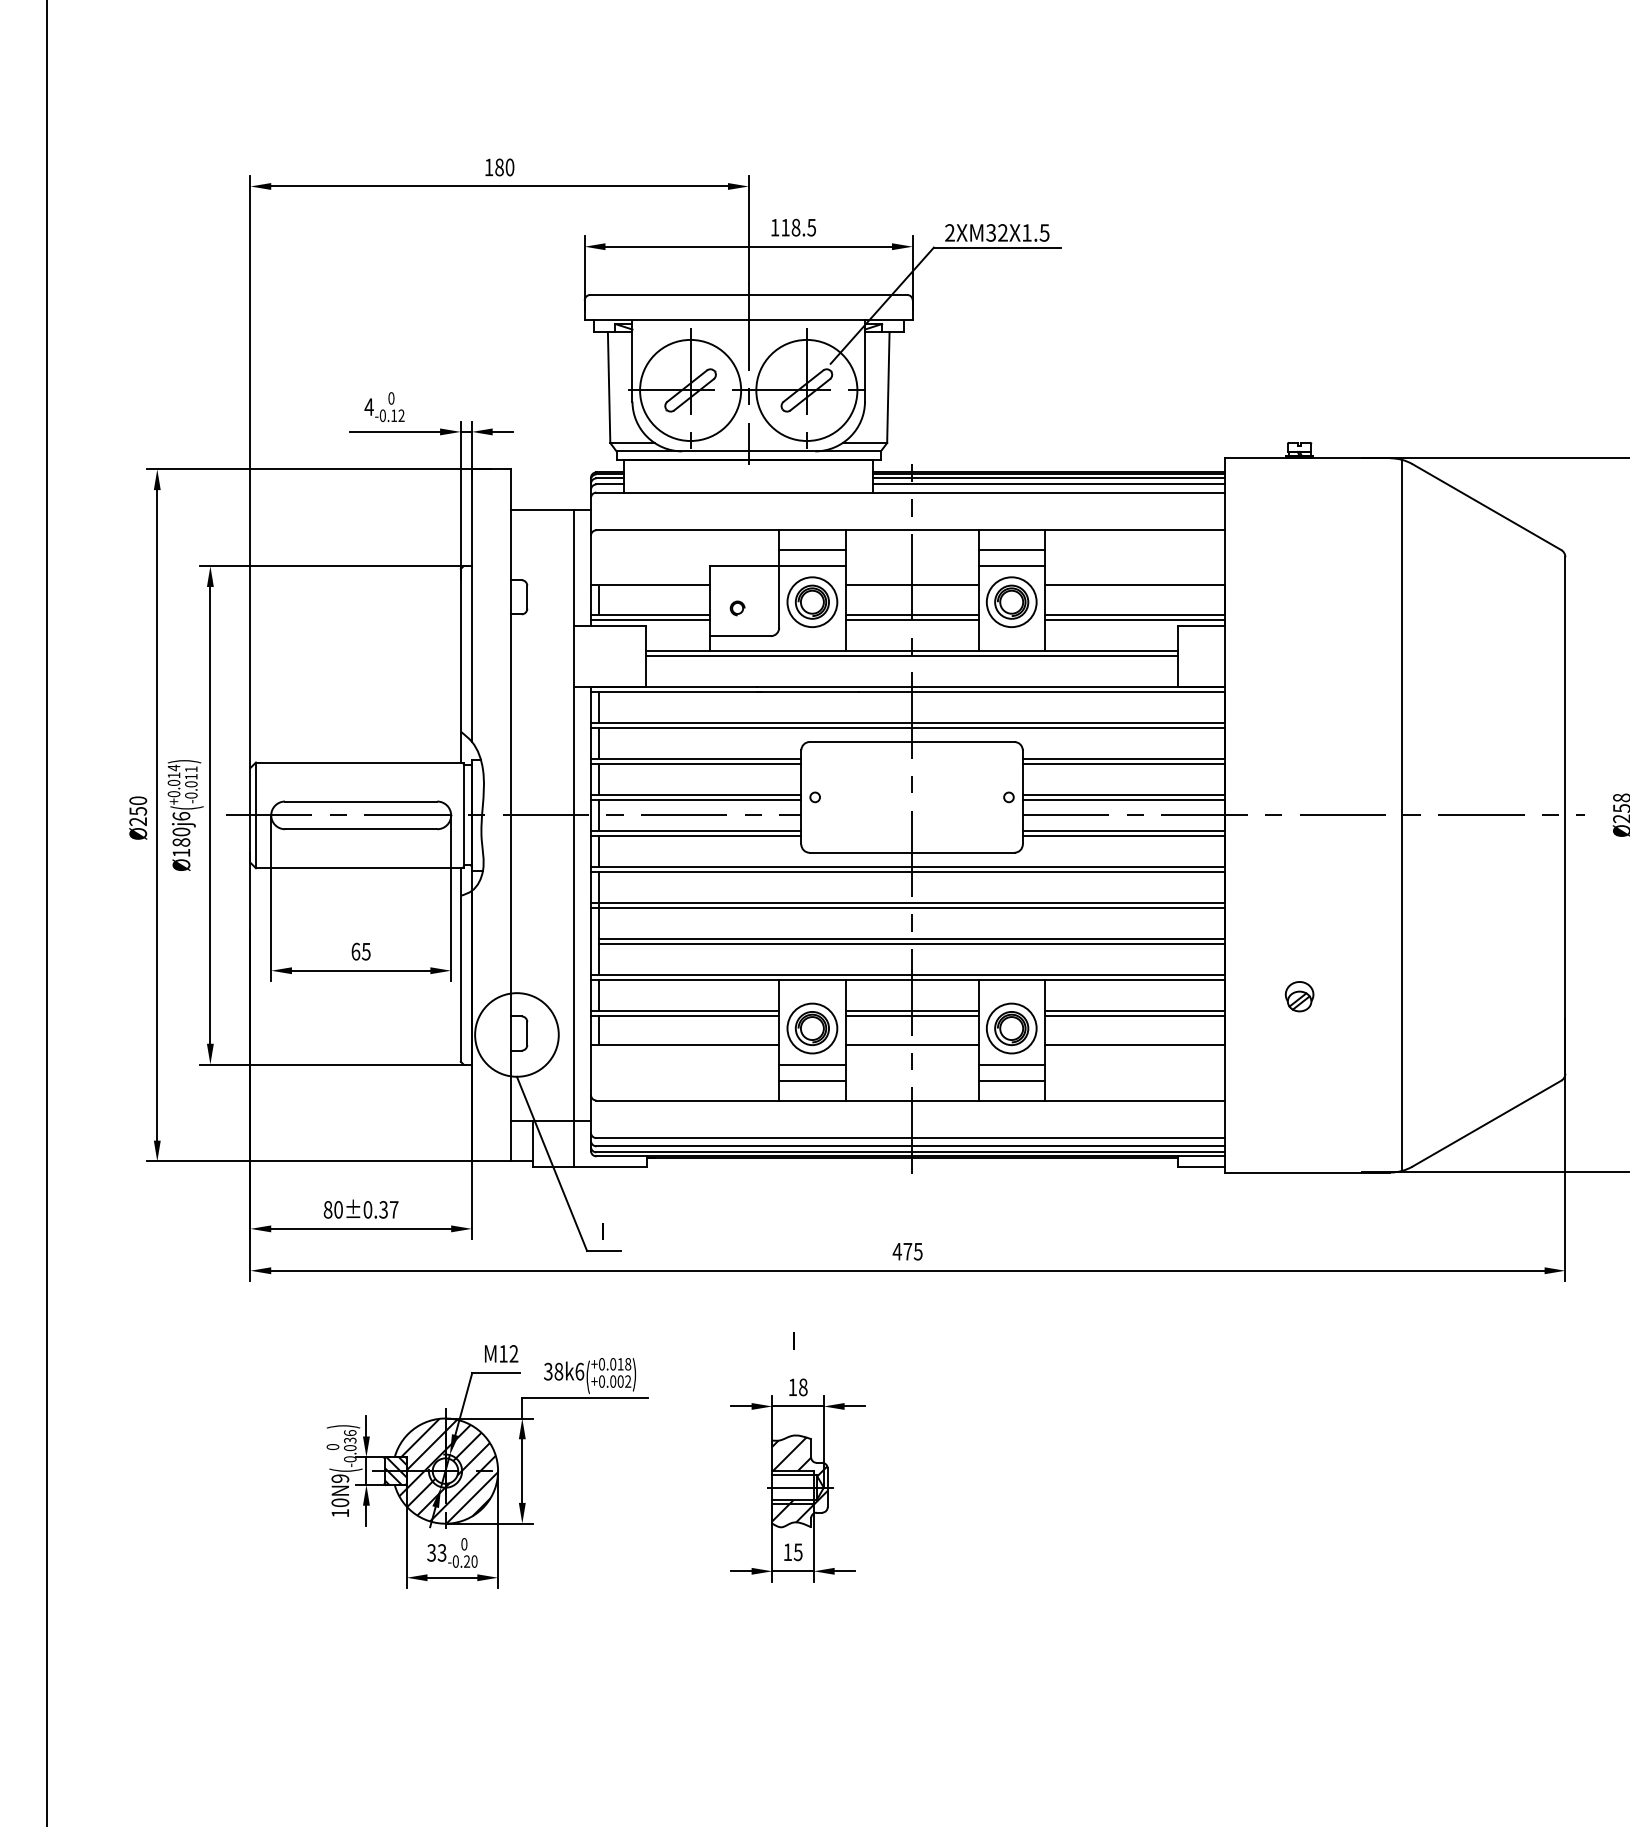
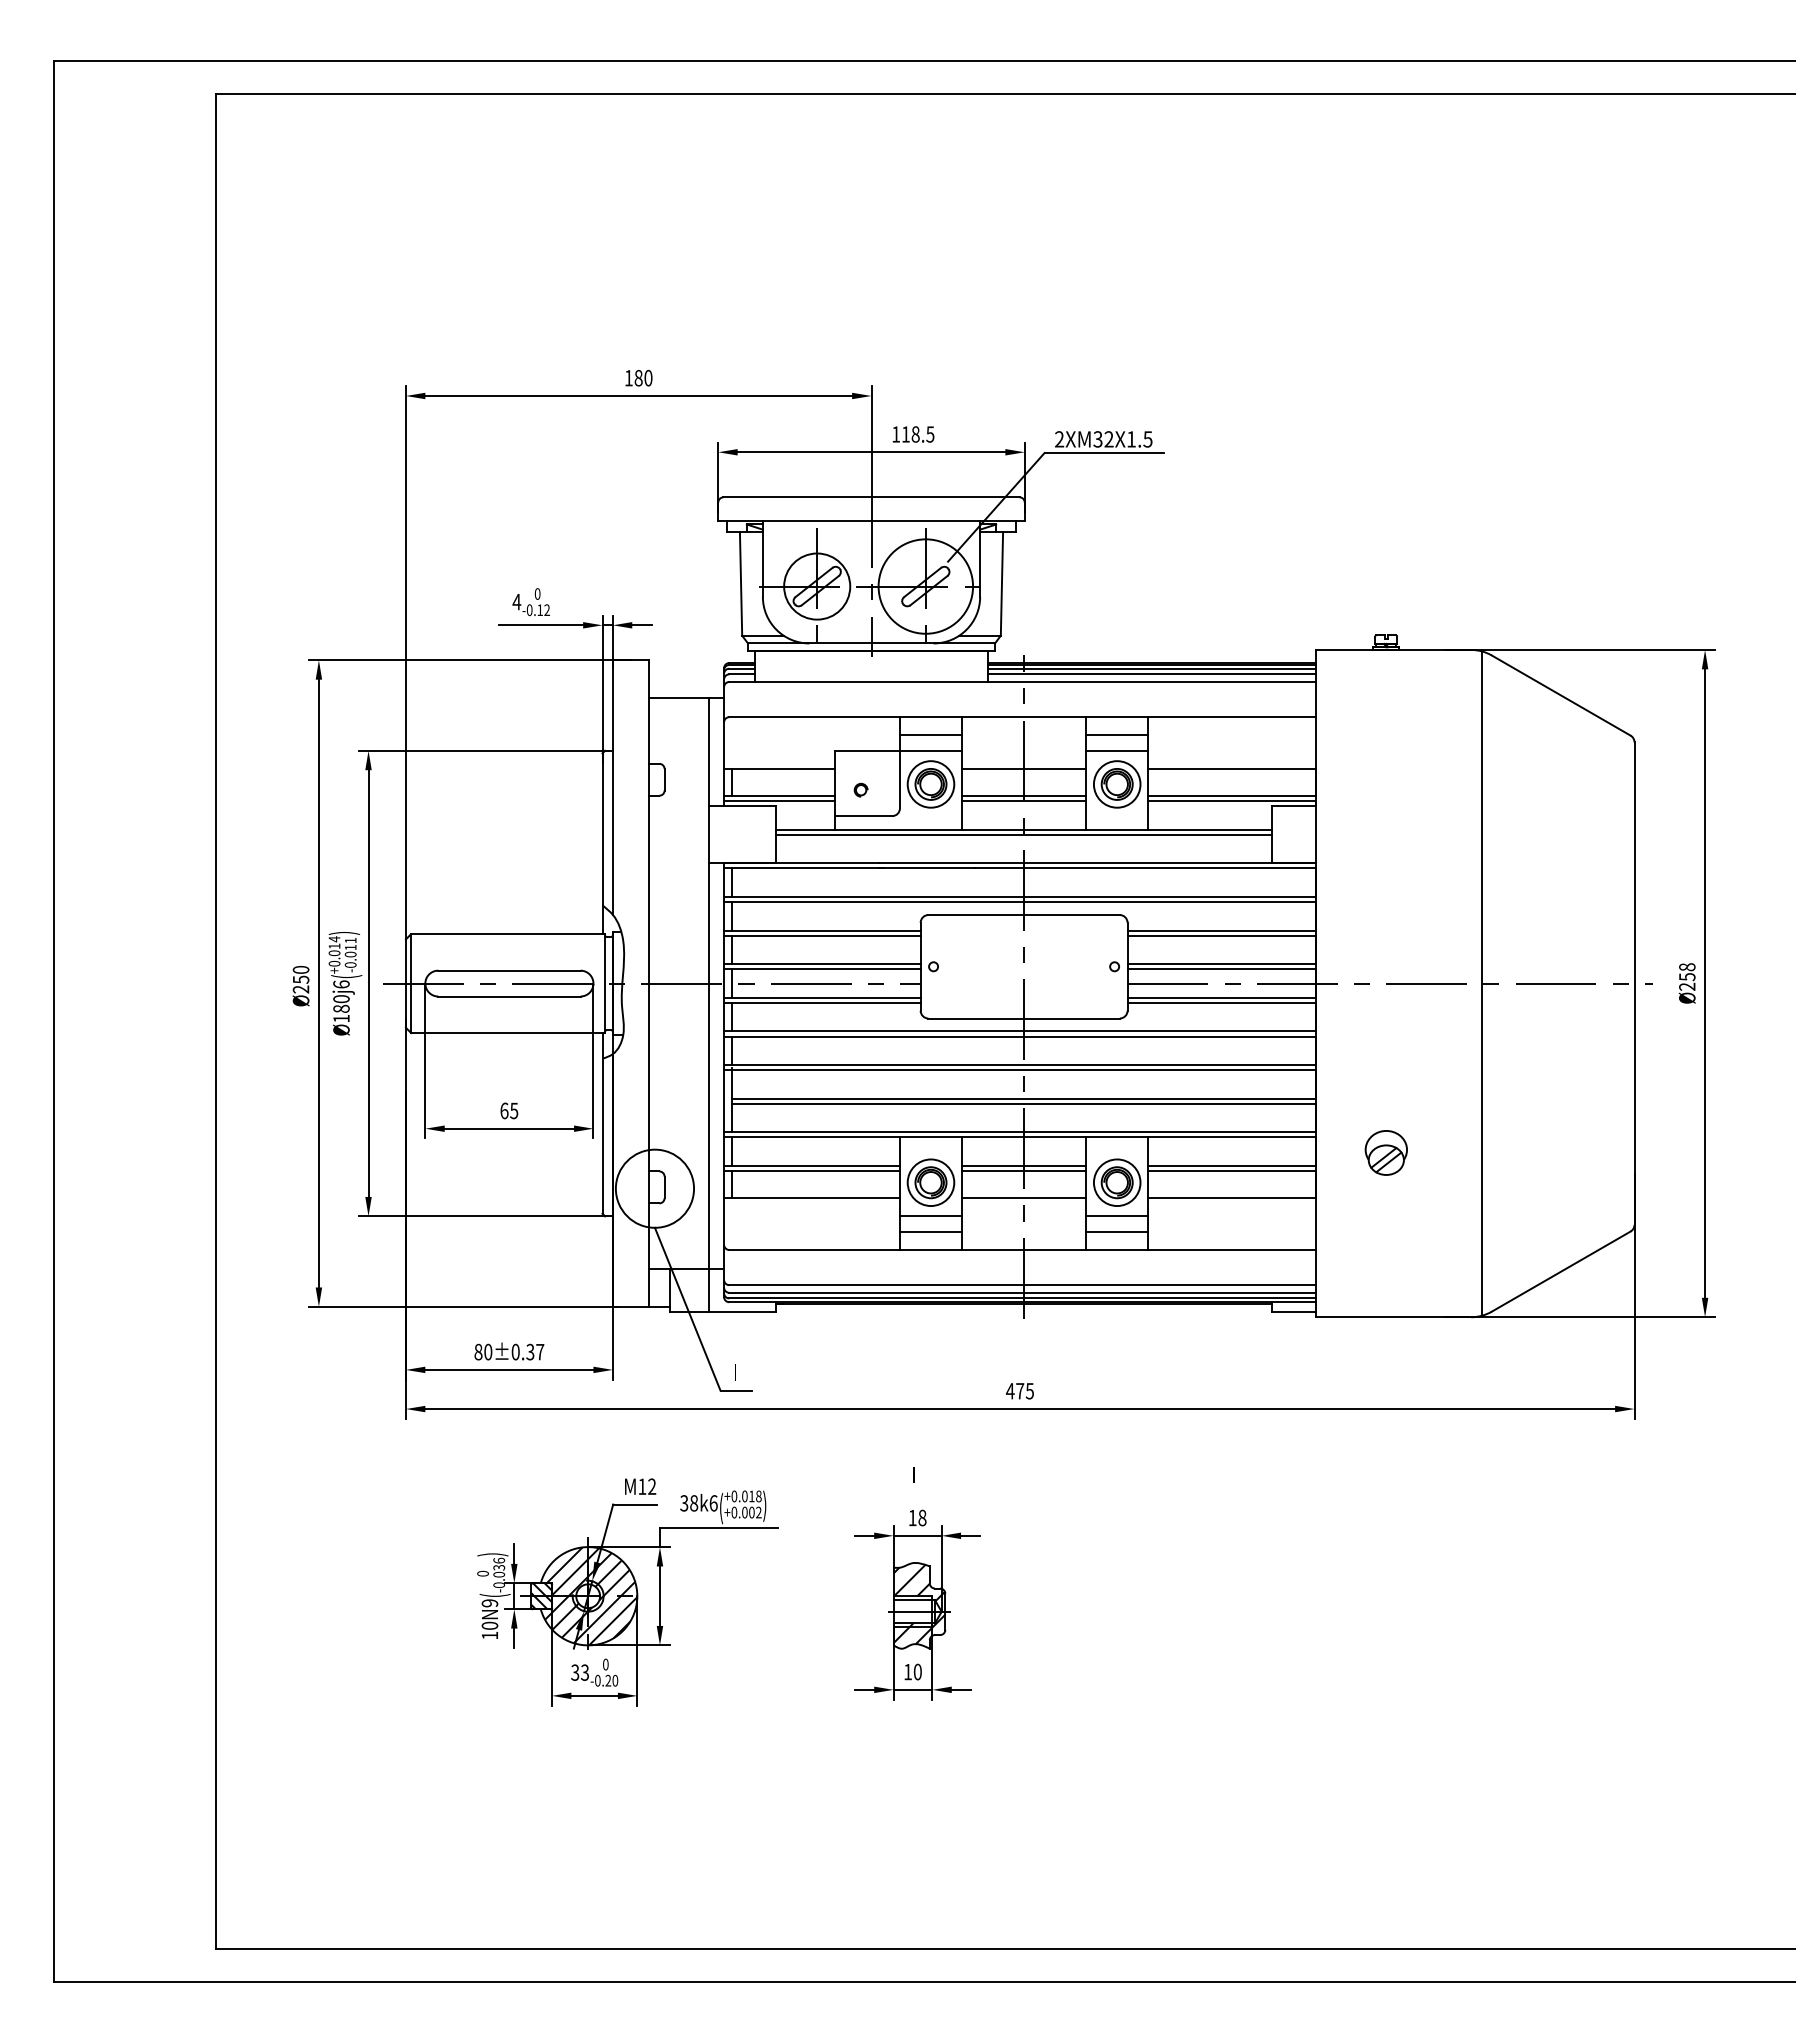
circle: (689, 390) -> (816, 586), size x0.7
part: (1298, 996) -> (1385, 1152), size x1.6
text: (797, 1551) -> (917, 1671), 15 -> 10

